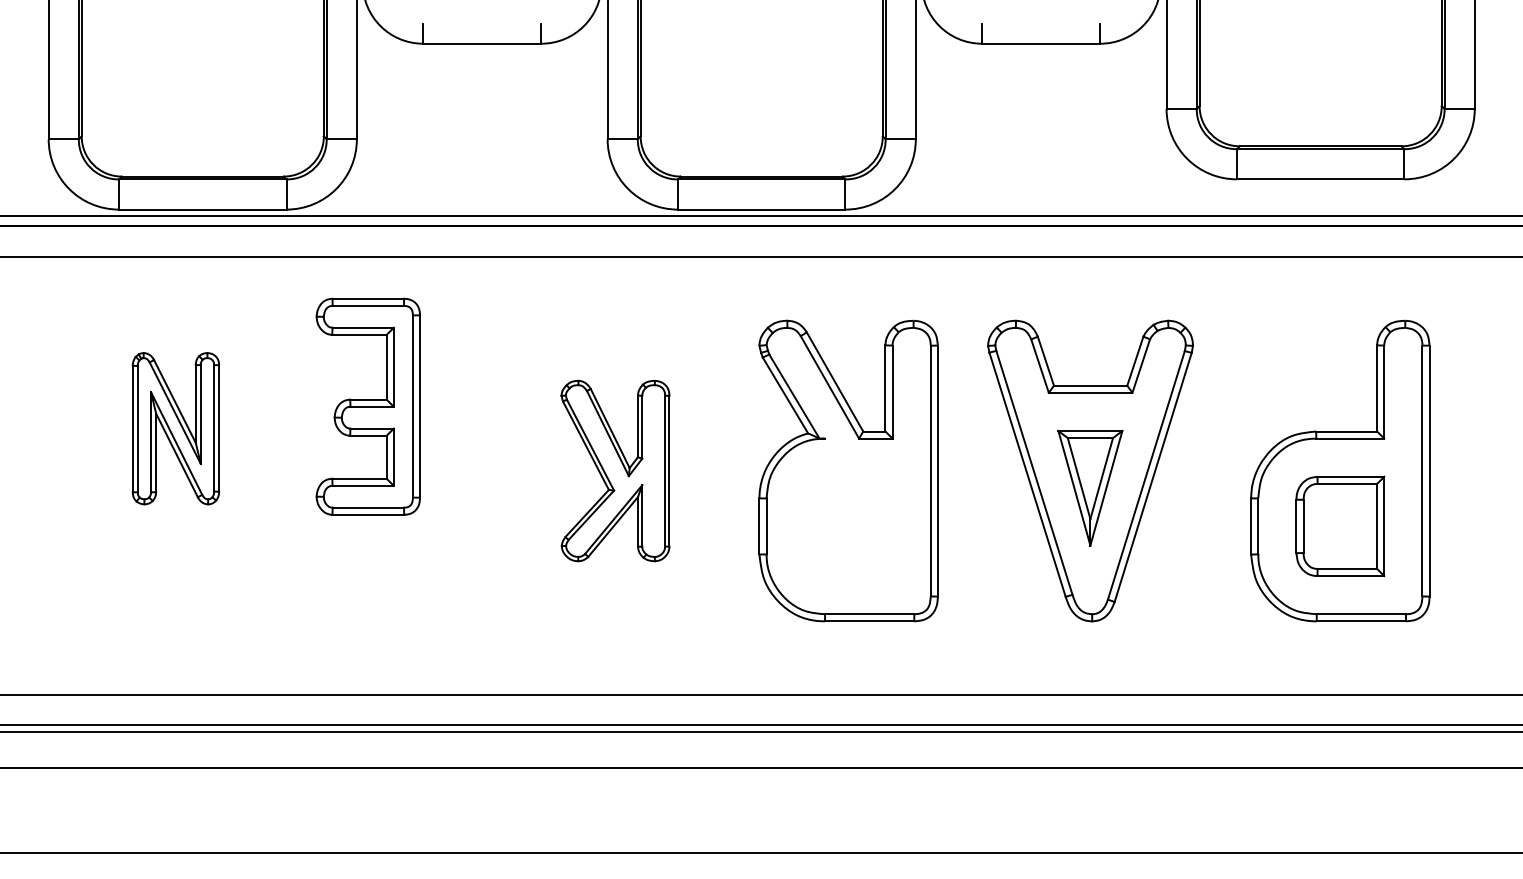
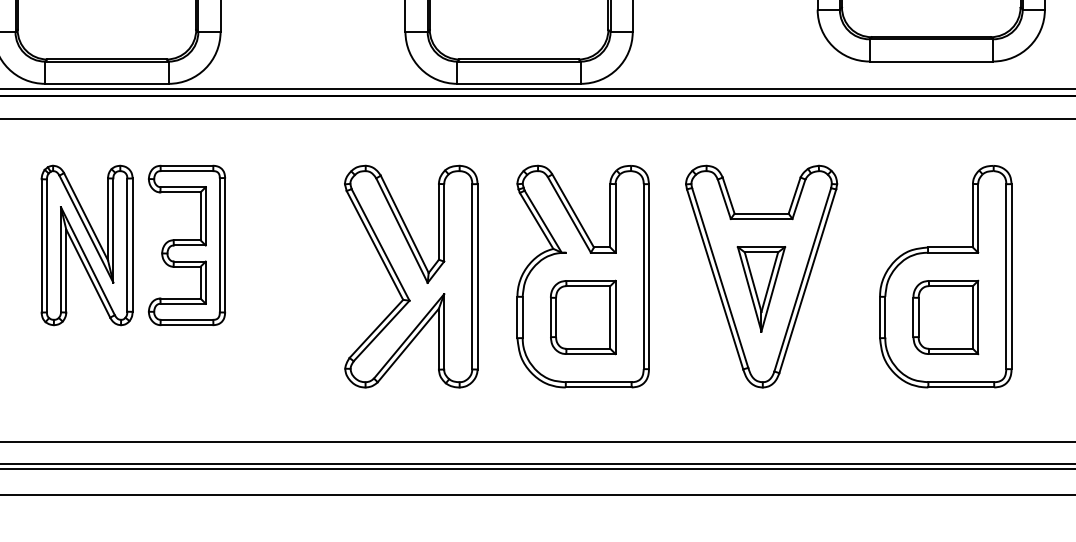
part: (367, 406) -> (186, 245), moved
part: (175, 428) -> (86, 245), size x1.43
part: (615, 470) -> (411, 276), size x1.67
part: (848, 526) -> (583, 317), added

